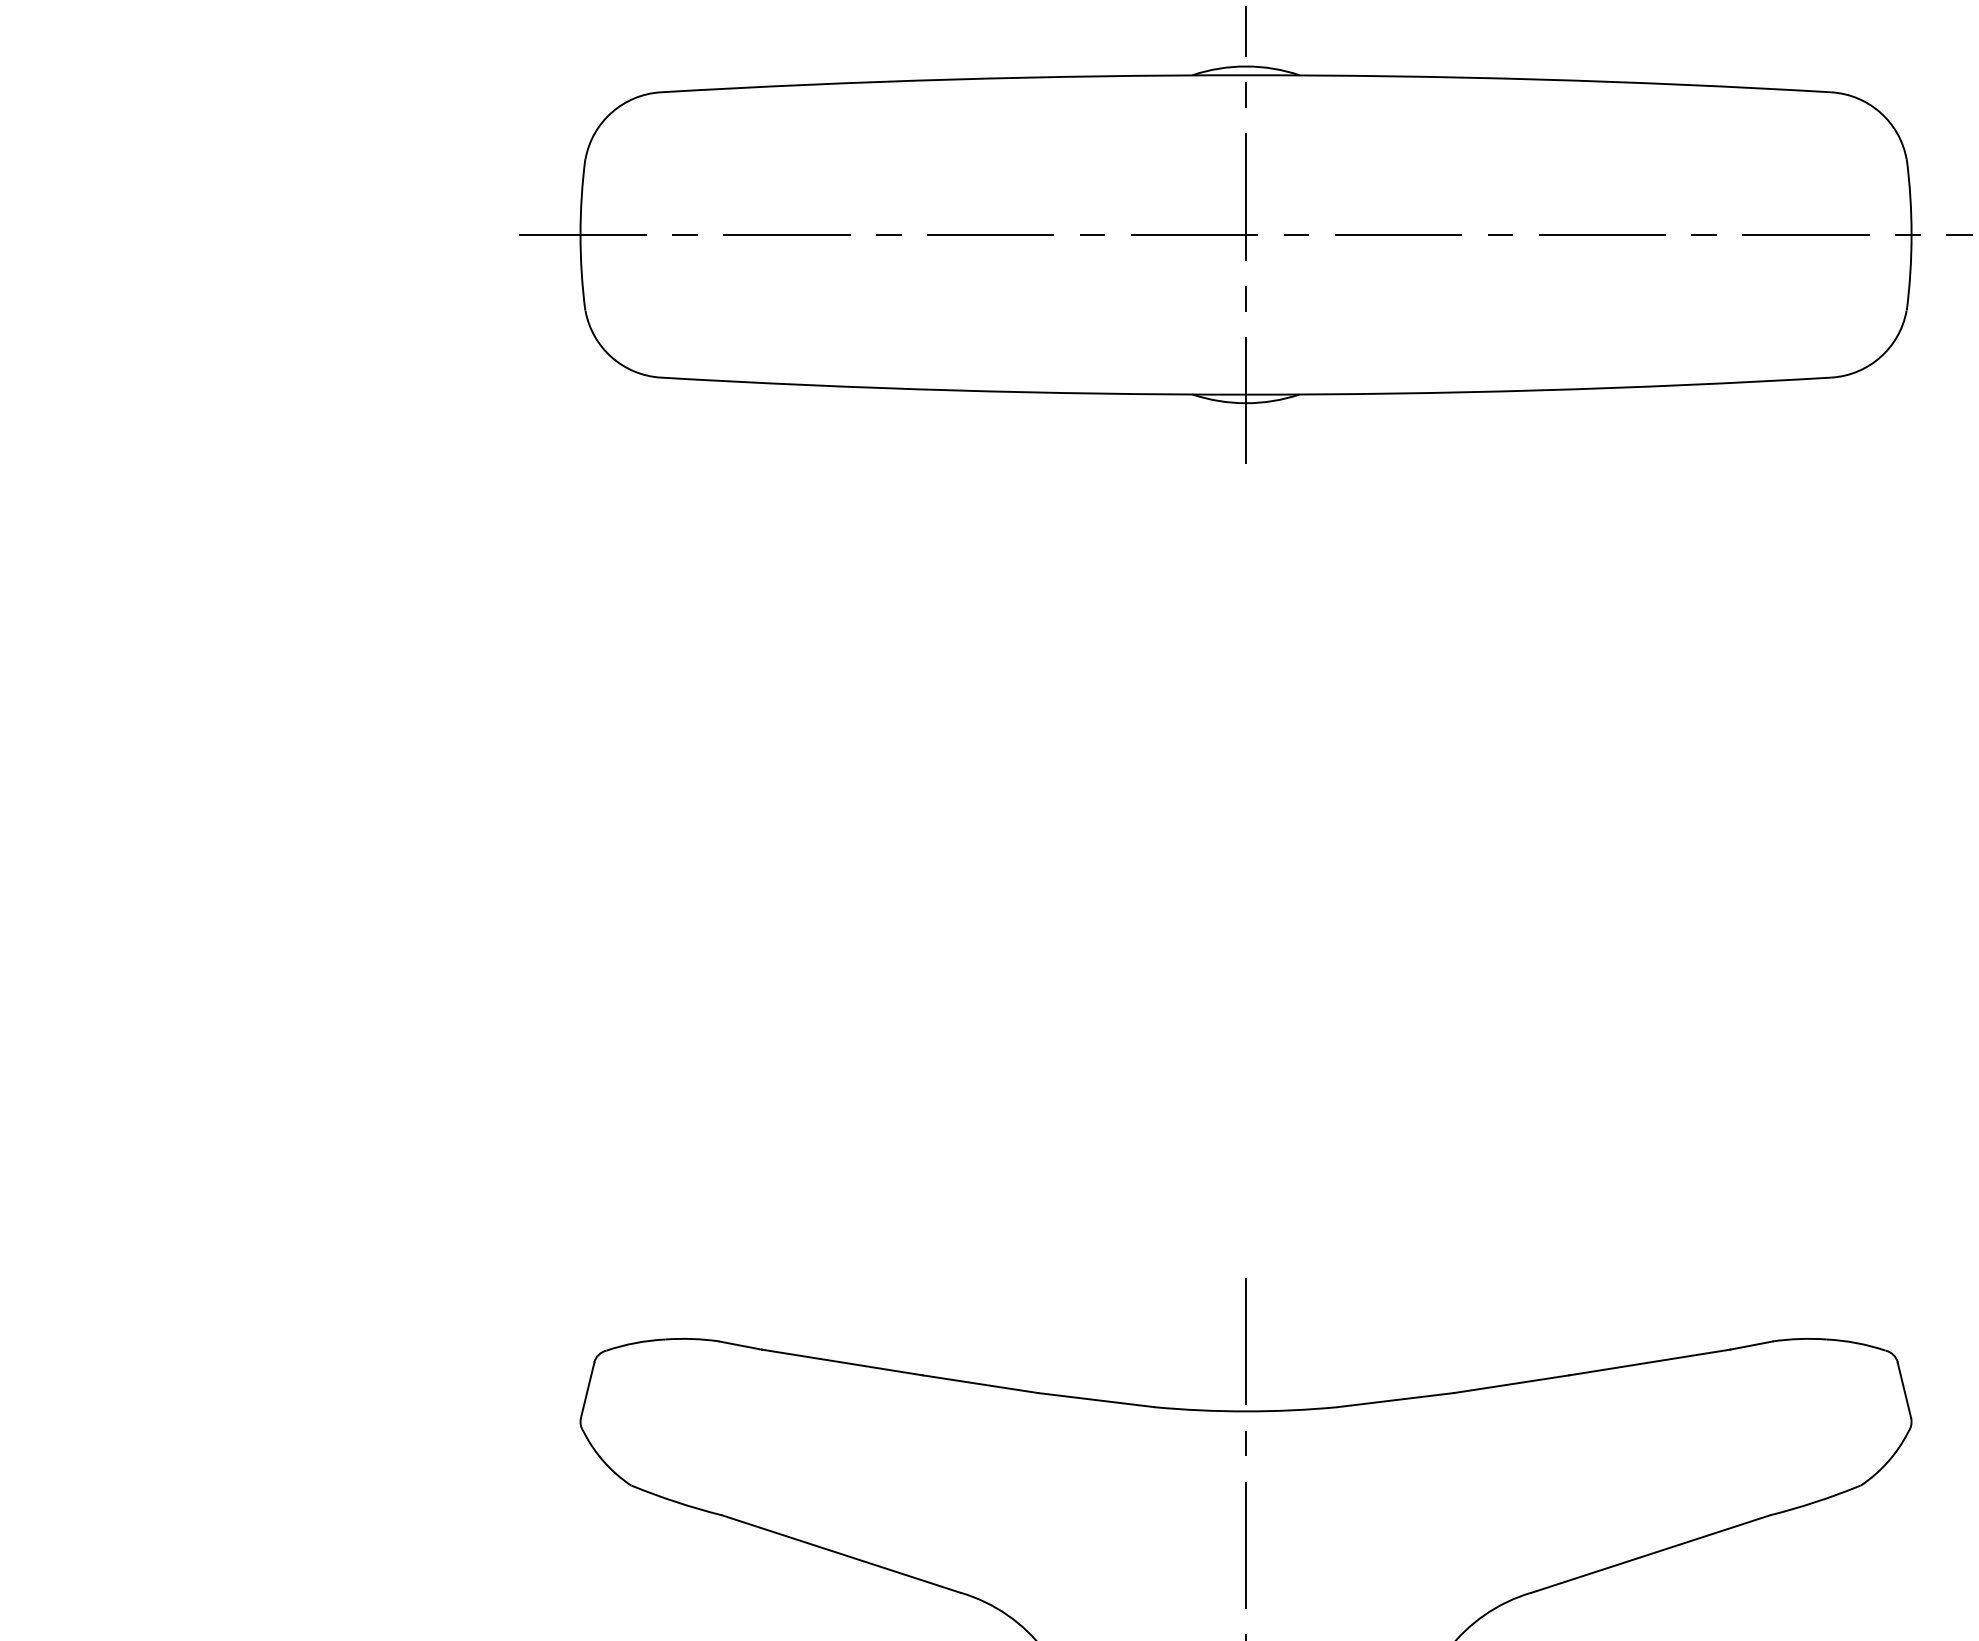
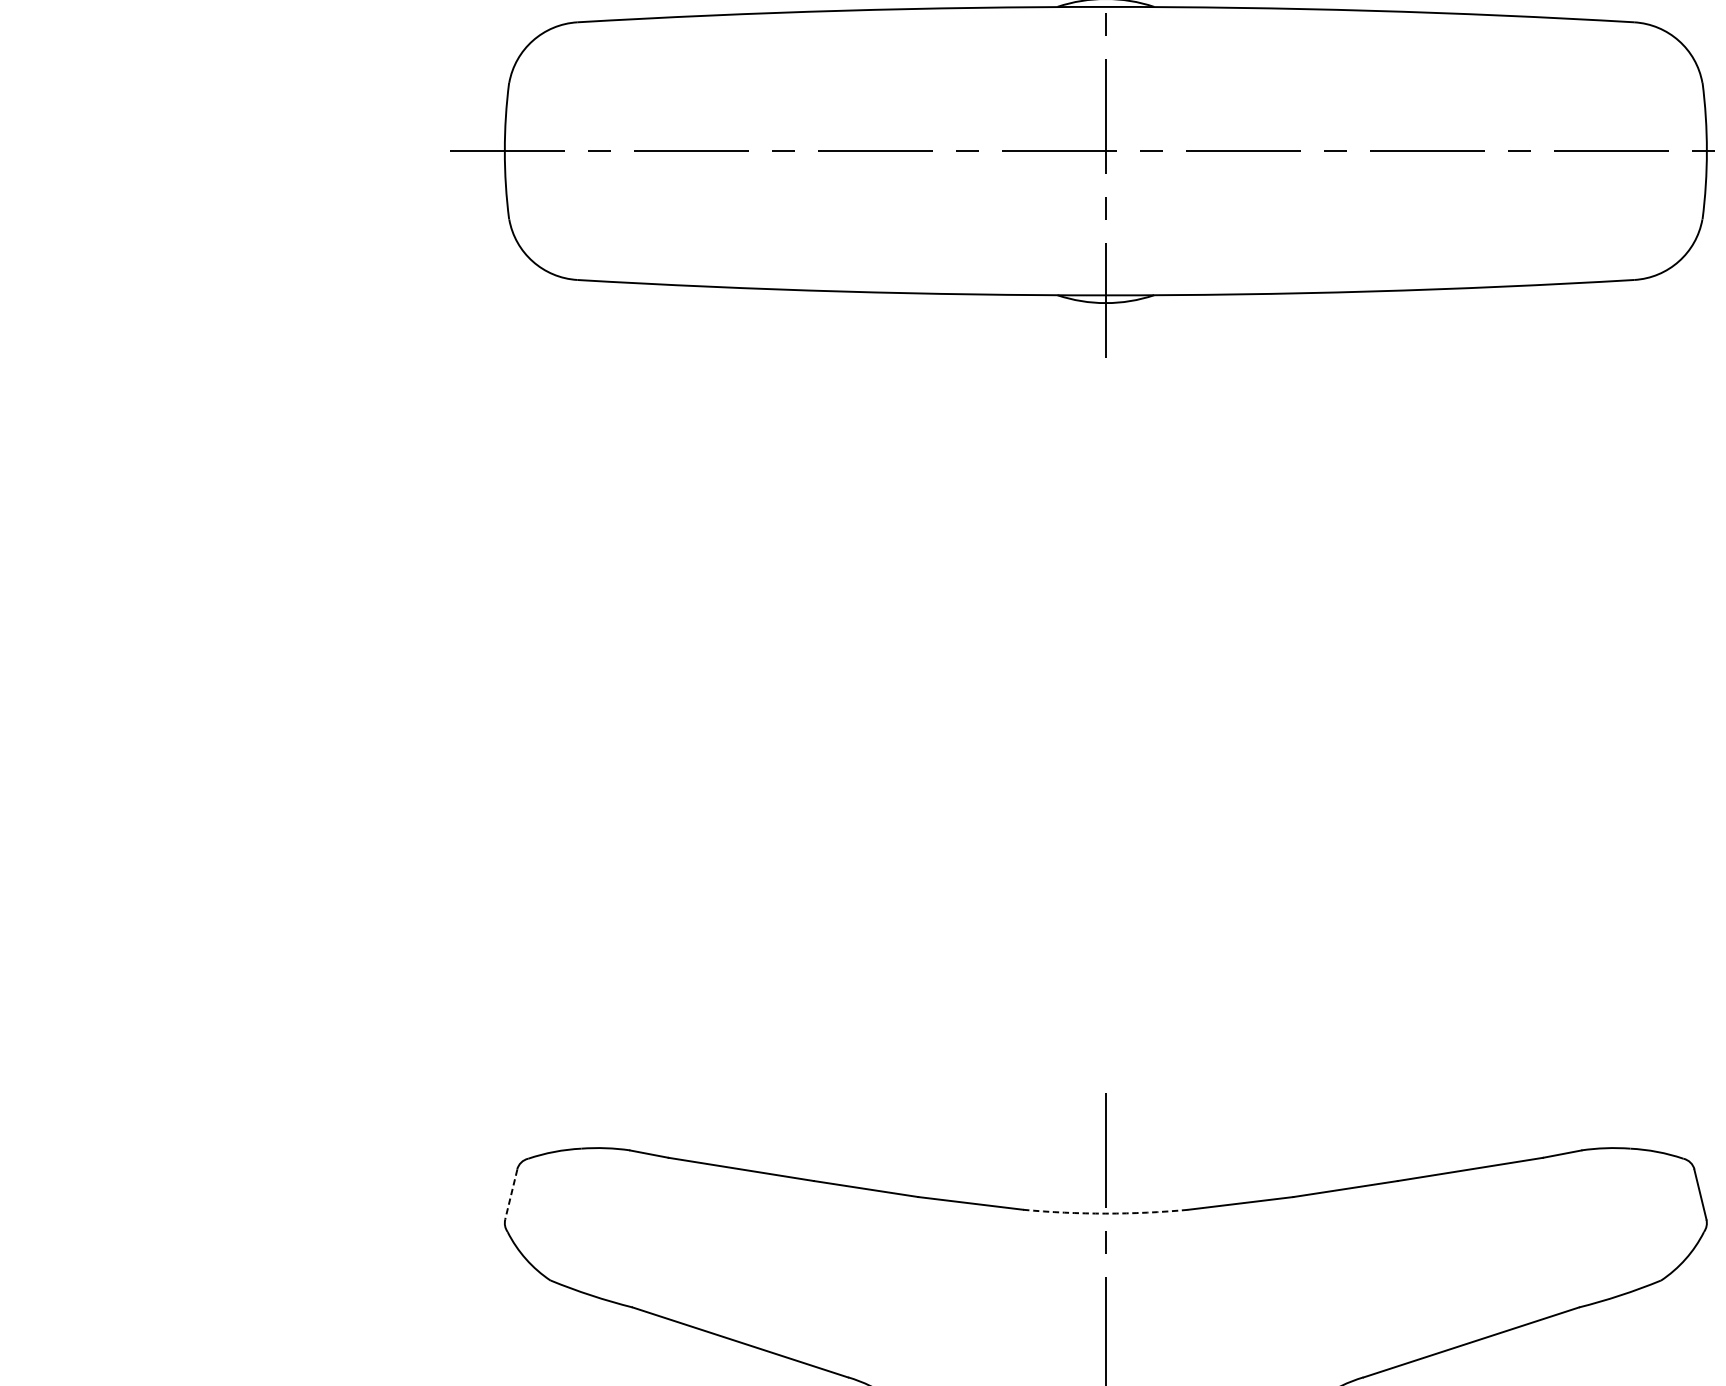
line: (587, 1390) -> (511, 1194), solid -> dashed
arc: (1246, 1411) -> (1106, 1213), solid -> dashed

